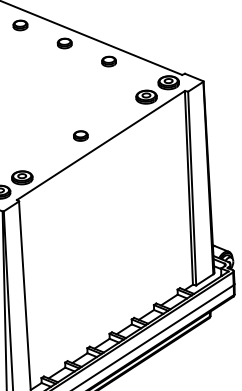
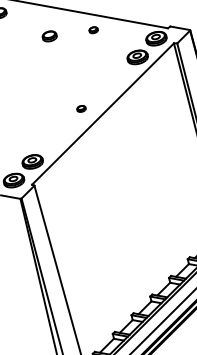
part: (64, 43) -> (49, 36), moved
part: (108, 61) -> (93, 30), size x0.6
part: (80, 135) -> (80, 108), size x0.6

